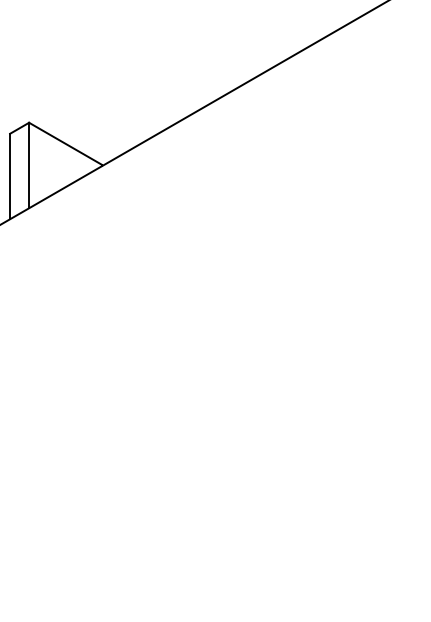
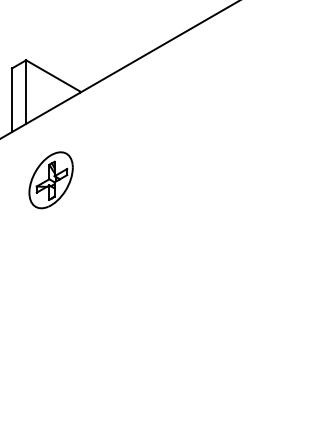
part: (62, 283) -> (50, 179), added

